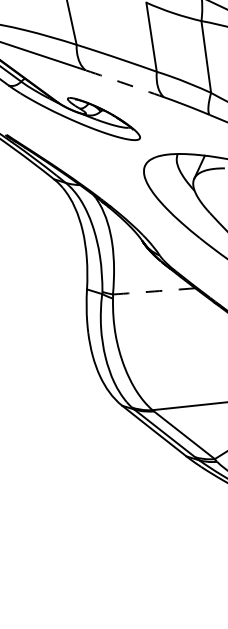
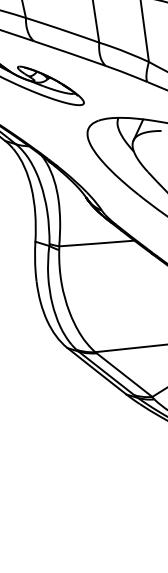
arc: (125, 83) -> (70, 53), dashed -> solid
arc: (154, 291) -> (97, 243), dashed -> solid

